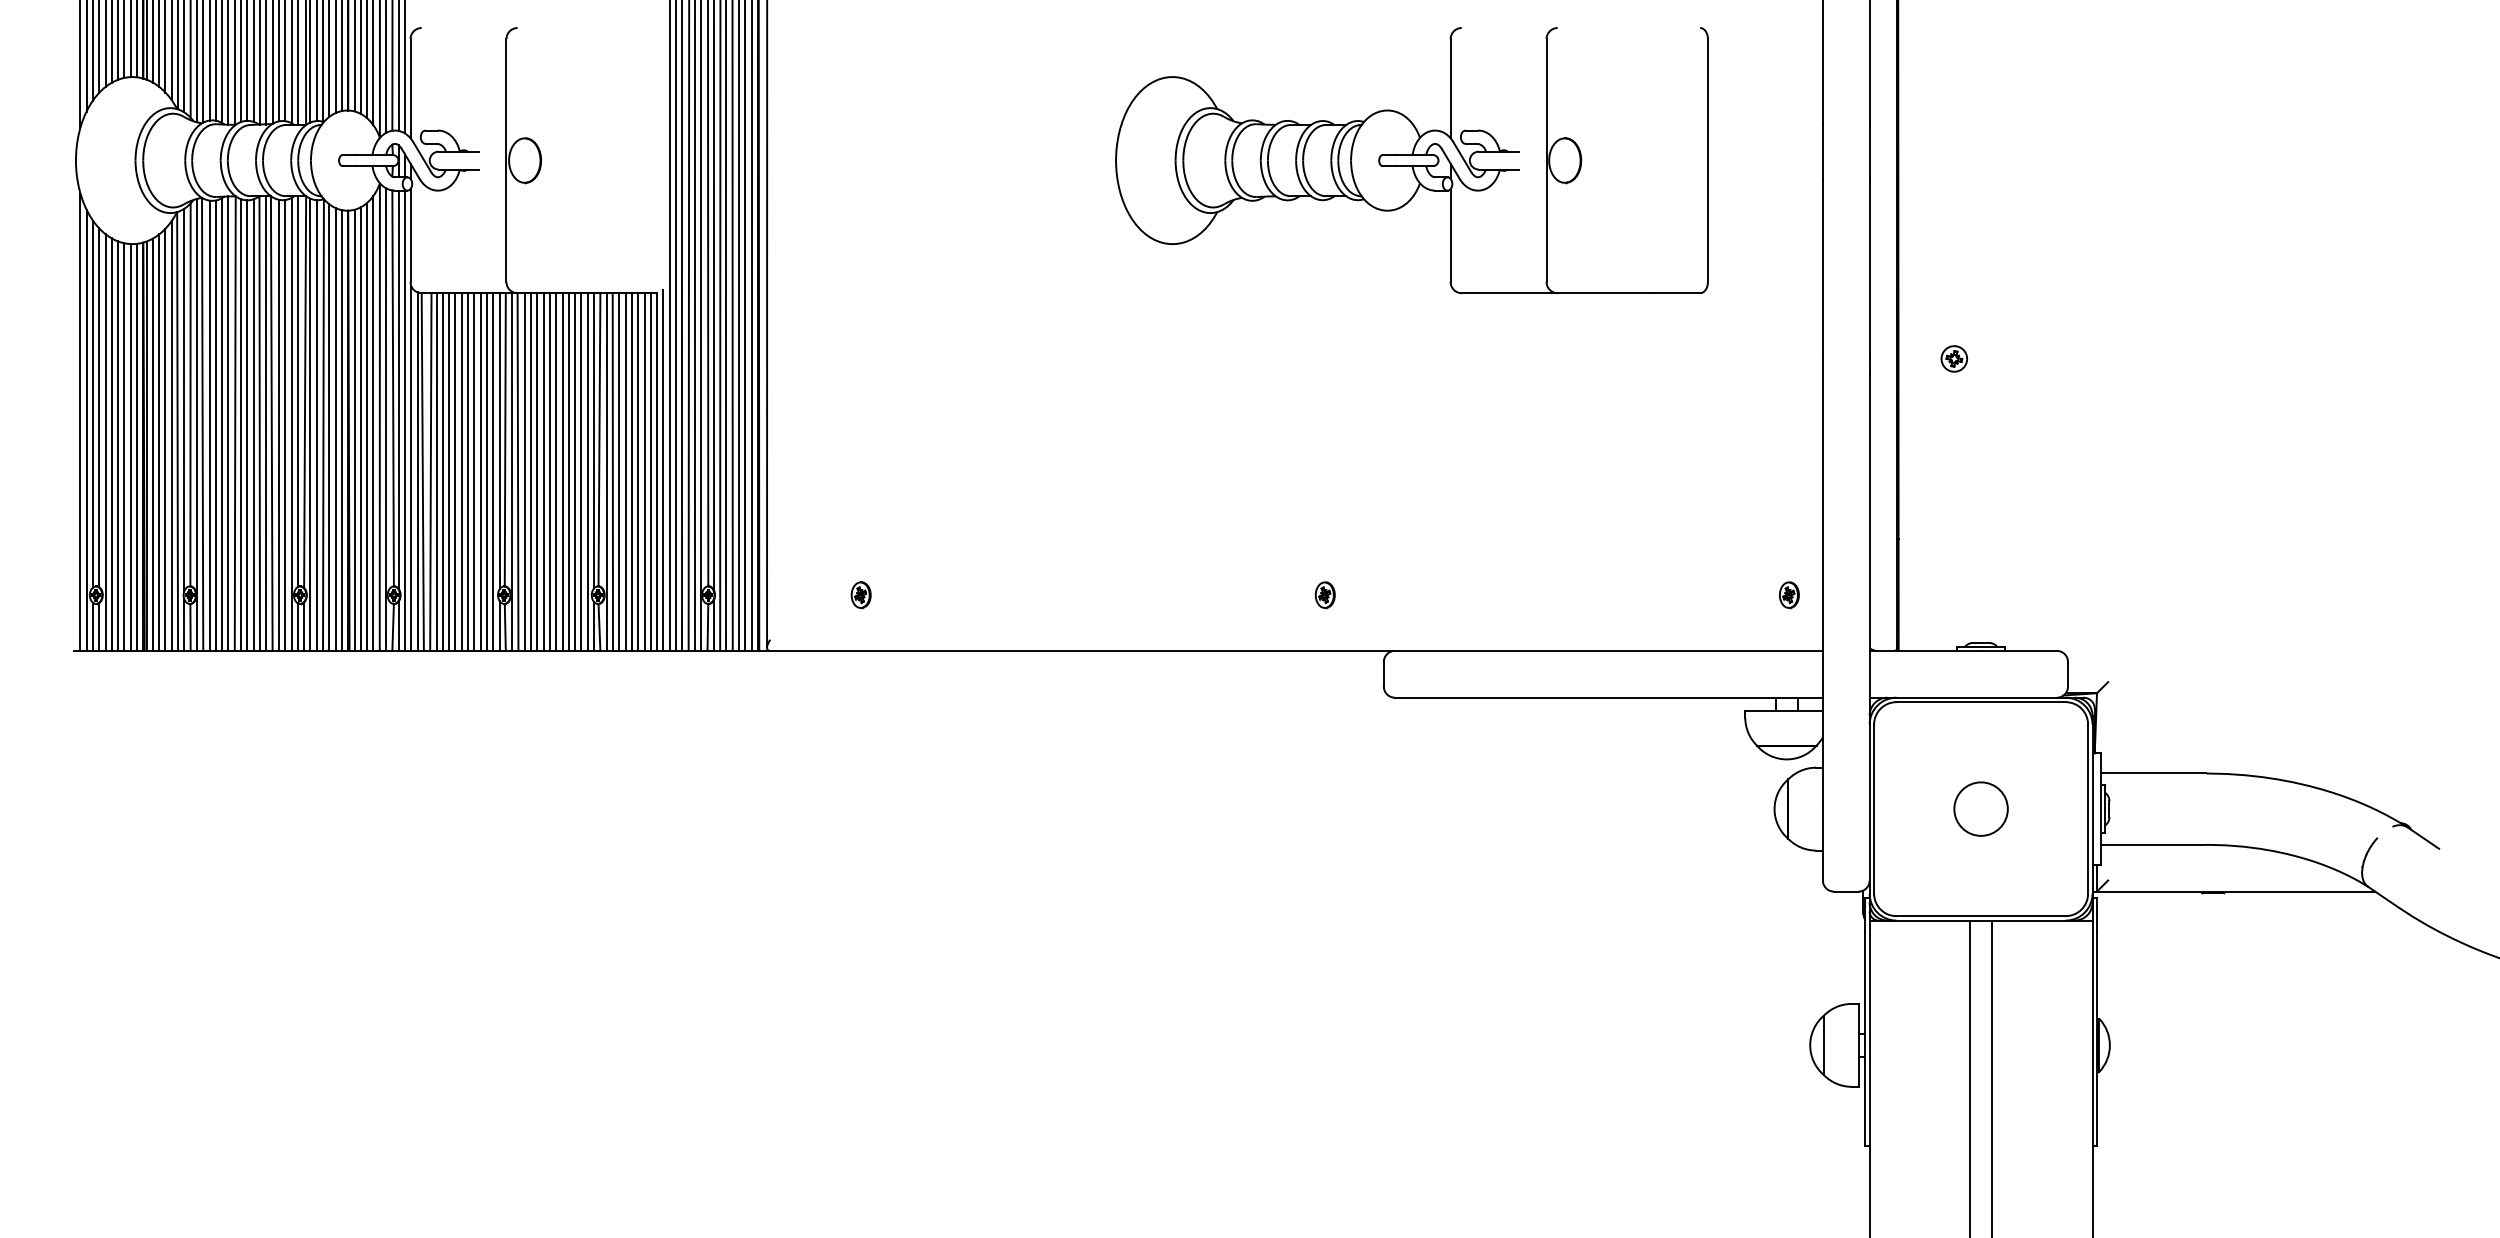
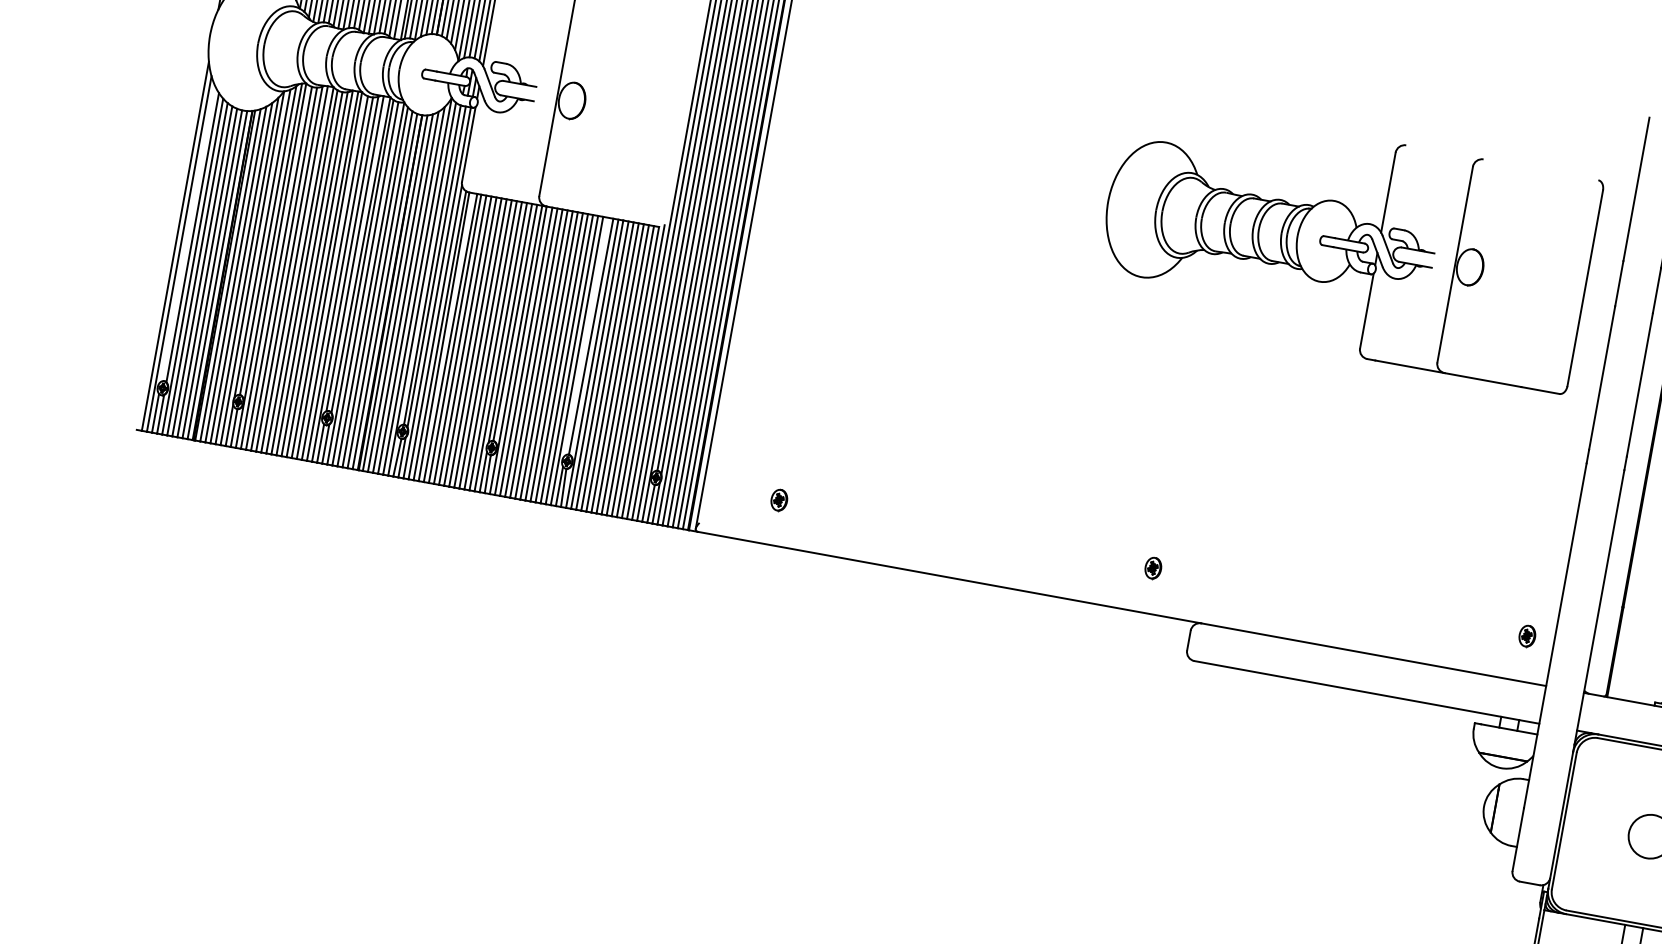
part: (1411, 160) -> (1346, 244), moved
line: (92, 403) -> (187, 233), removed
line: (594, 440) -> (587, 336), removed

